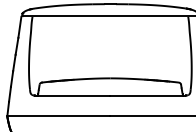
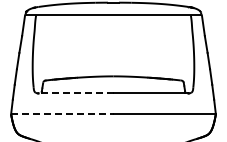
line: (72, 95) -> (75, 93), solid -> dashed
line: (59, 116) -> (62, 114), solid -> dashed

